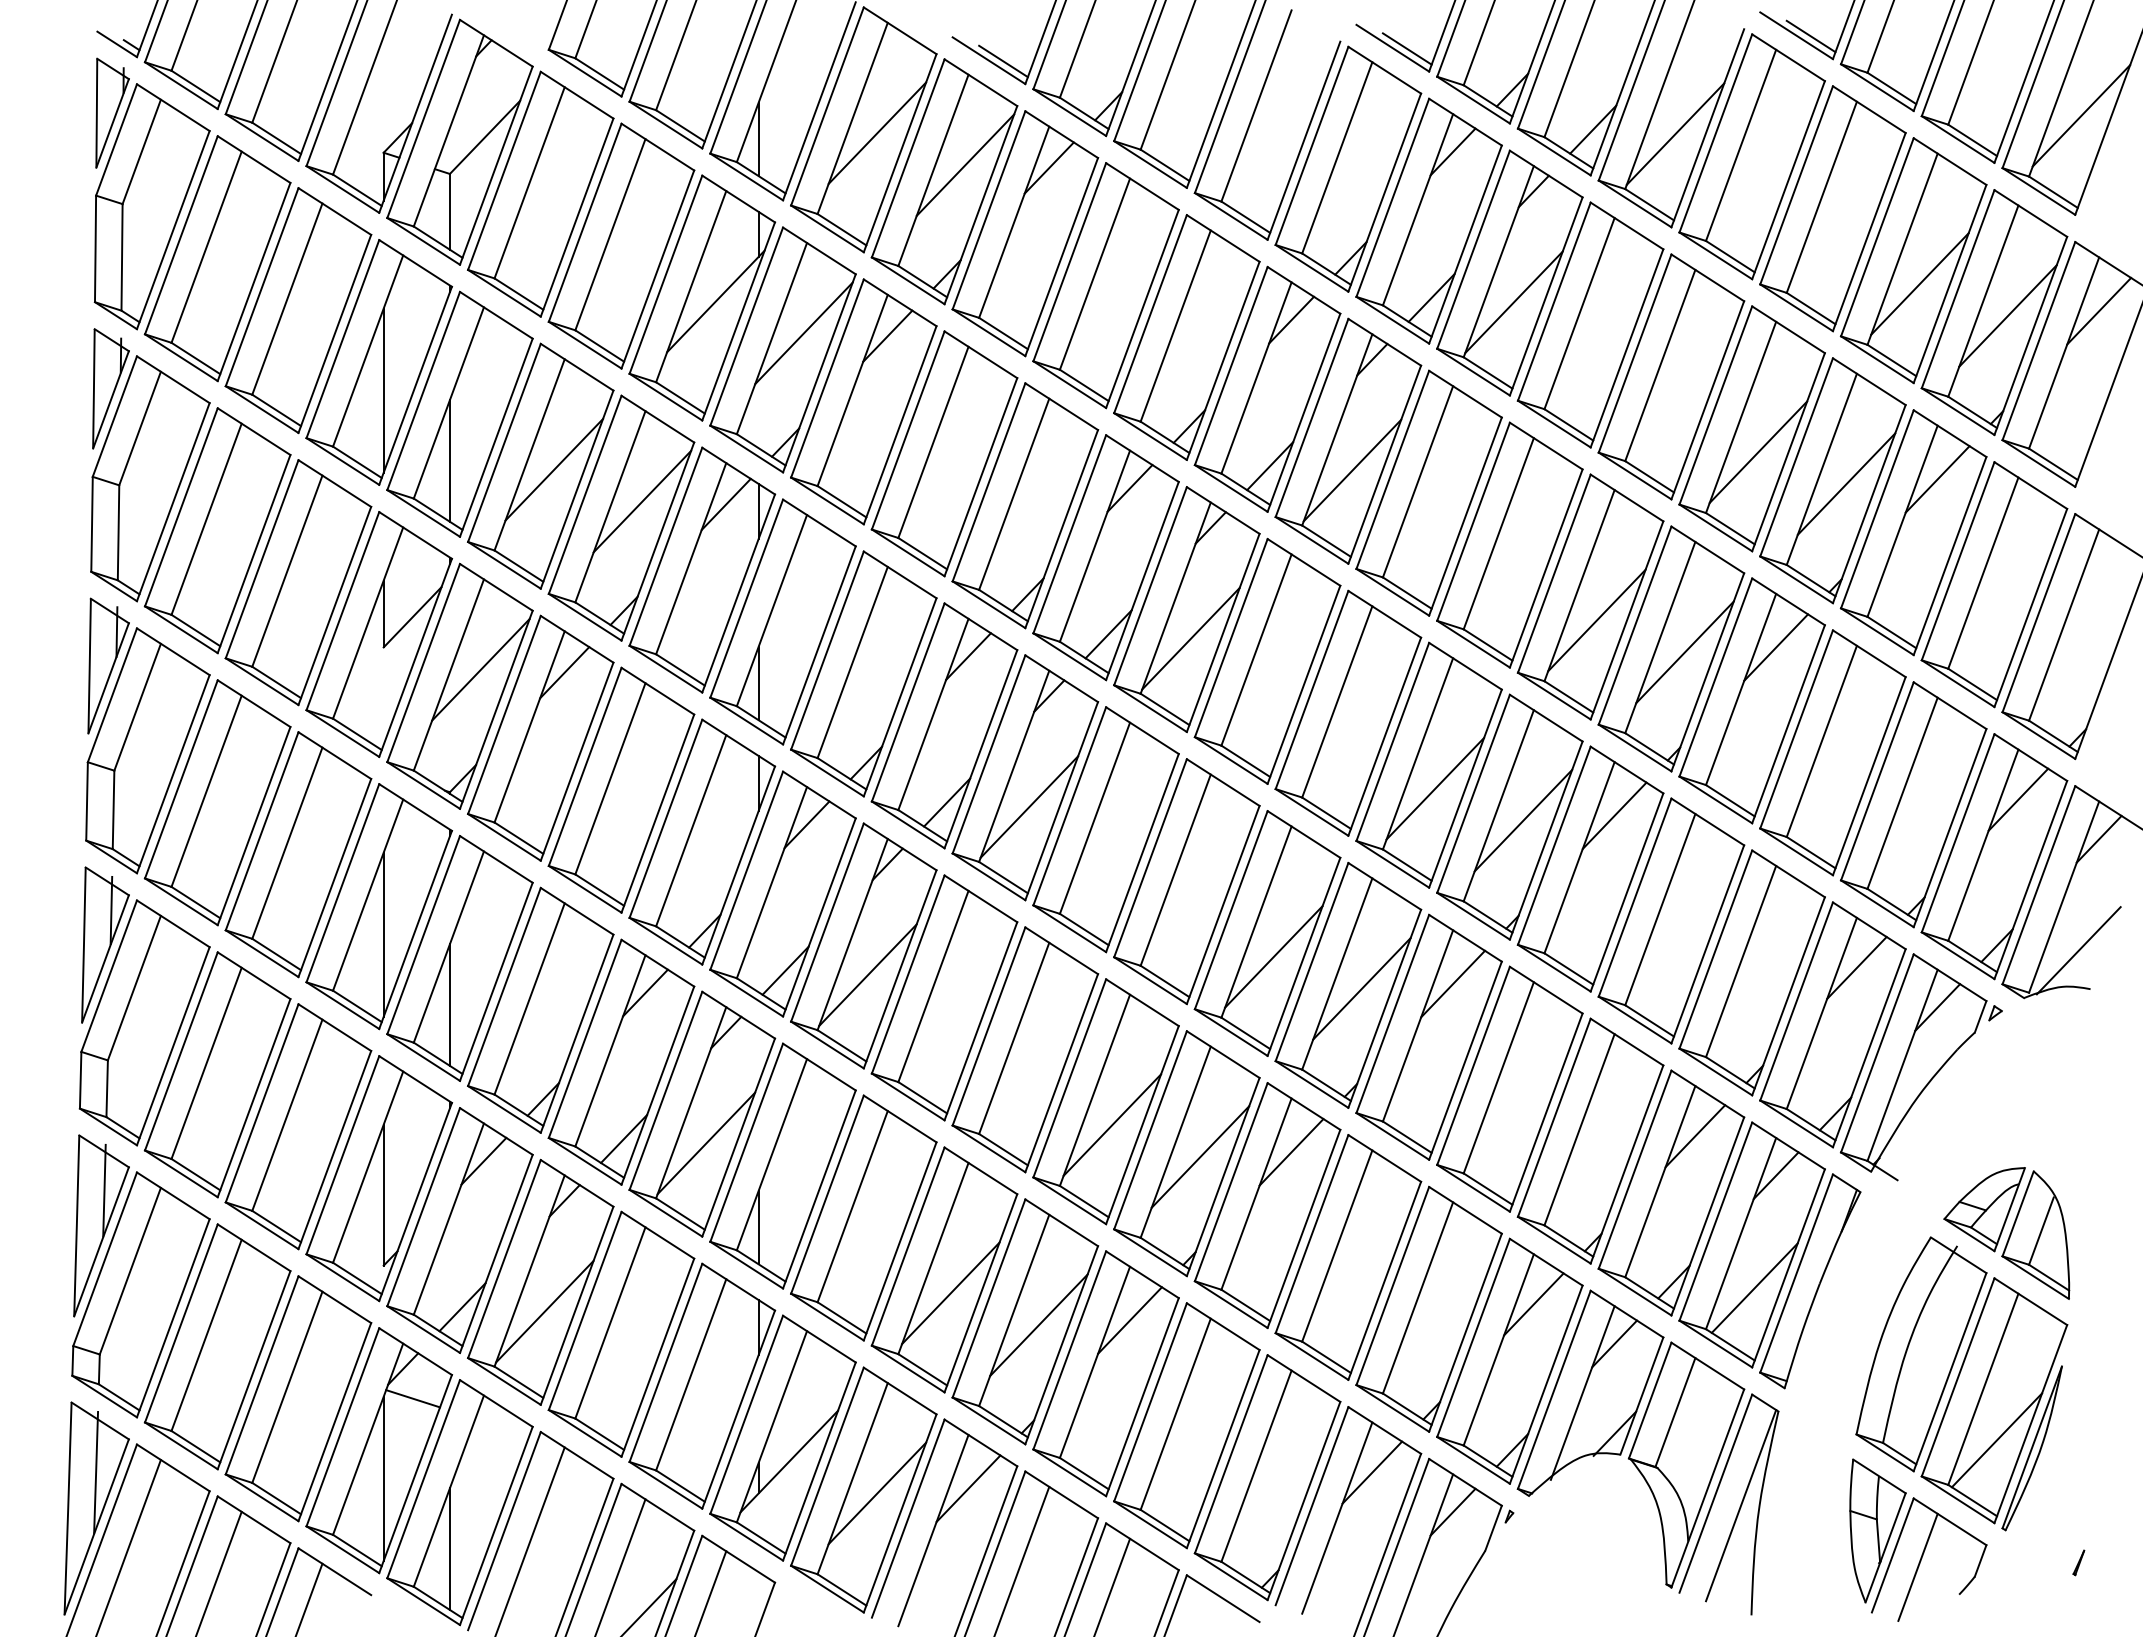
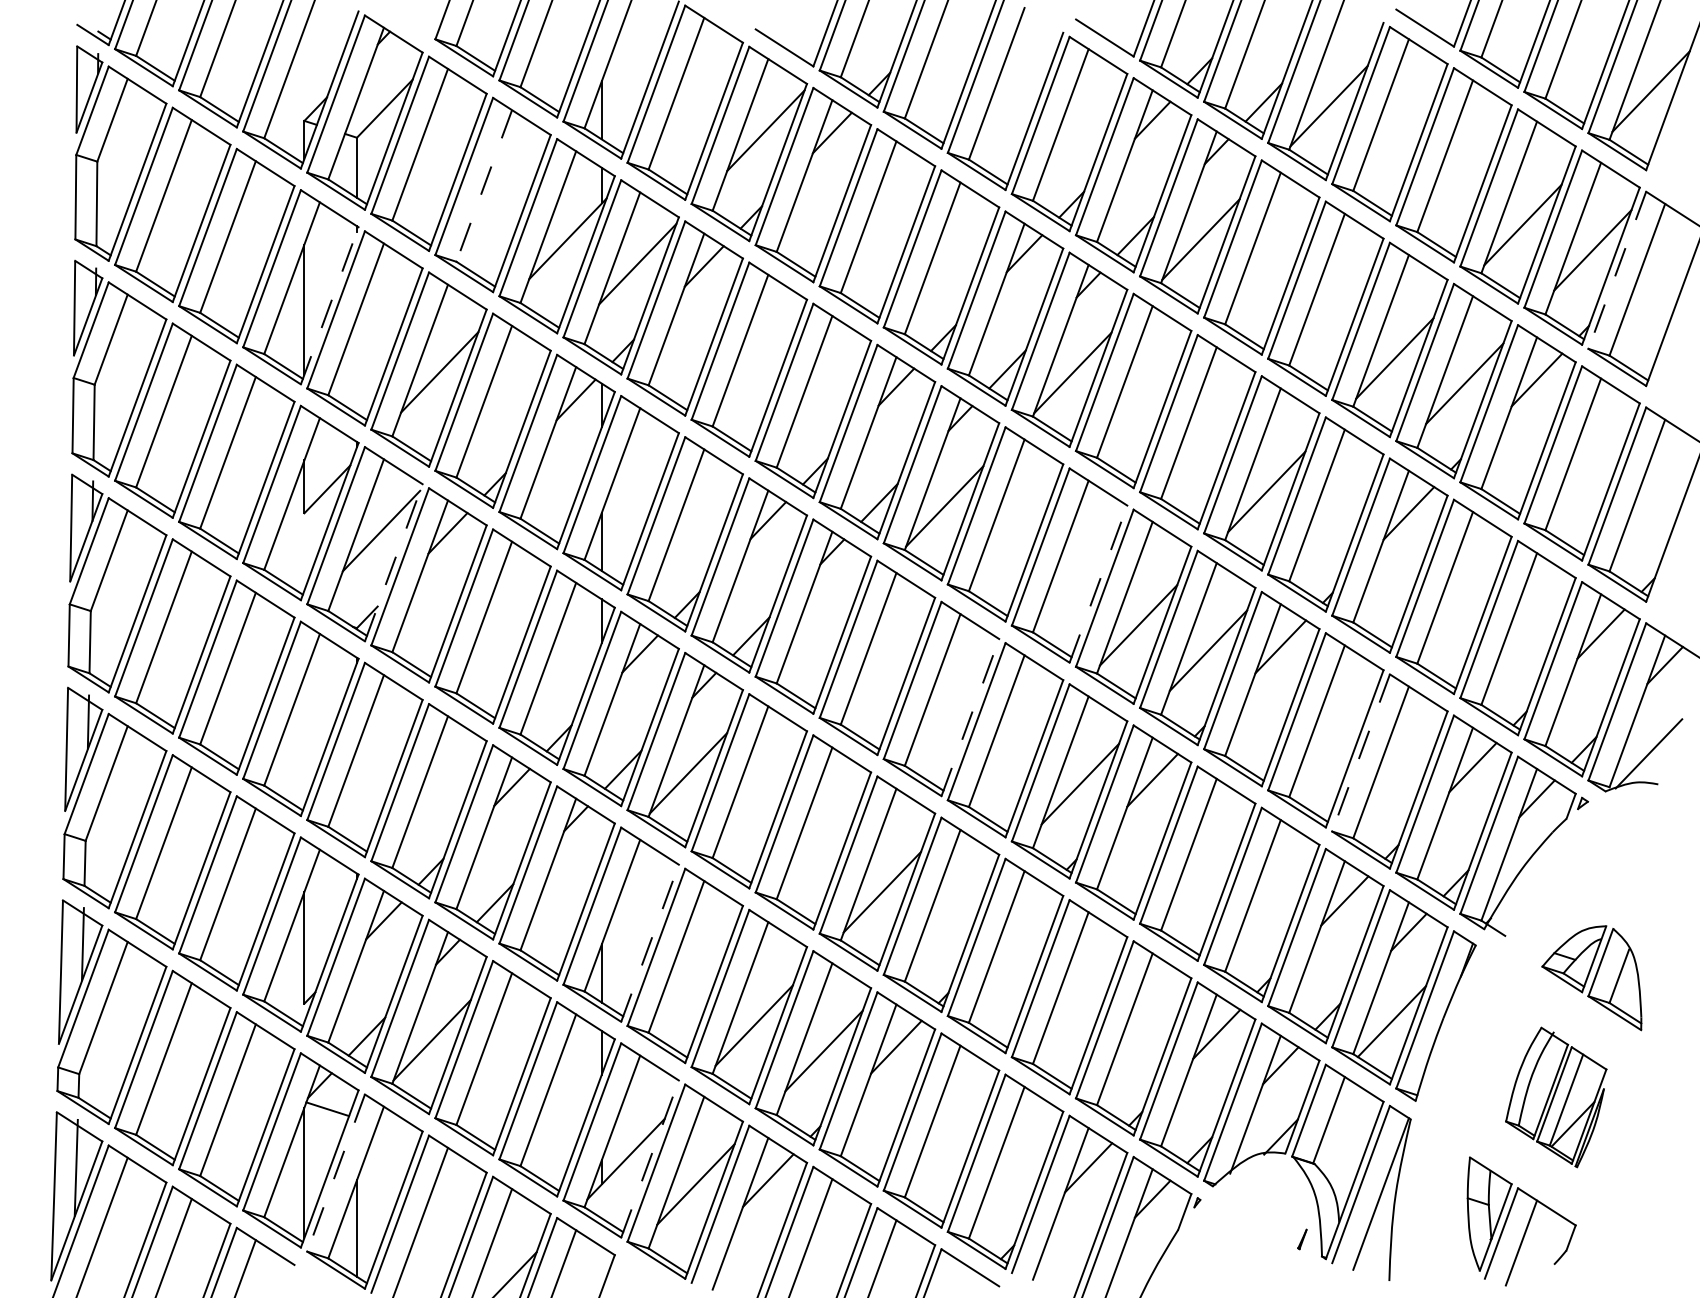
line: (1810, 36) -> (1436, 28), removed
line: (1406, 48) -> (1115, 38), removed
line: (1003, 61) -> (796, 48), removed
line: (877, 133) -> (696, 105), removed
line: (610, 234) -> (484, 185), solid -> dashed
line: (2099, 310) -> (1665, 246), removed
line: (2038, 341) -> (1617, 270), solid -> dashed
line: (415, 385) -> (329, 305), solid -> dashed
line: (449, 460) -> (356, 365), removed
line: (642, 501) -> (509, 397), removed
line: (1684, 652) -> (1336, 517), removed
line: (496, 709) -> (393, 562), solid -> dashed
line: (1384, 736) -> (1098, 583), solid -> dashed
line: (1029, 806) -> (816, 639), removed
line: (1223, 904) -> (970, 717), solid -> dashed
line: (383, 934) -> (304, 741), removed
line: (1715, 949) -> (1360, 752), solid -> dashed
line: (1273, 956) -> (1010, 758), removed
line: (449, 1004) -> (356, 796), removed
line: (706, 1143) -> (560, 906), removed
line: (1291, 1152) -> (1024, 913), removed
line: (1200, 1156) -> (952, 917), removed
line: (819, 1189) -> (650, 943), solid -> dashed
part: (1961, 1383) -> (1555, 1097), size x0.6
line: (819, 1461) -> (650, 1159), solid -> dashed
line: (423, 1479) -> (336, 1173), solid -> dashed
line: (2078, 1562) -> (1302, 1239), moved

